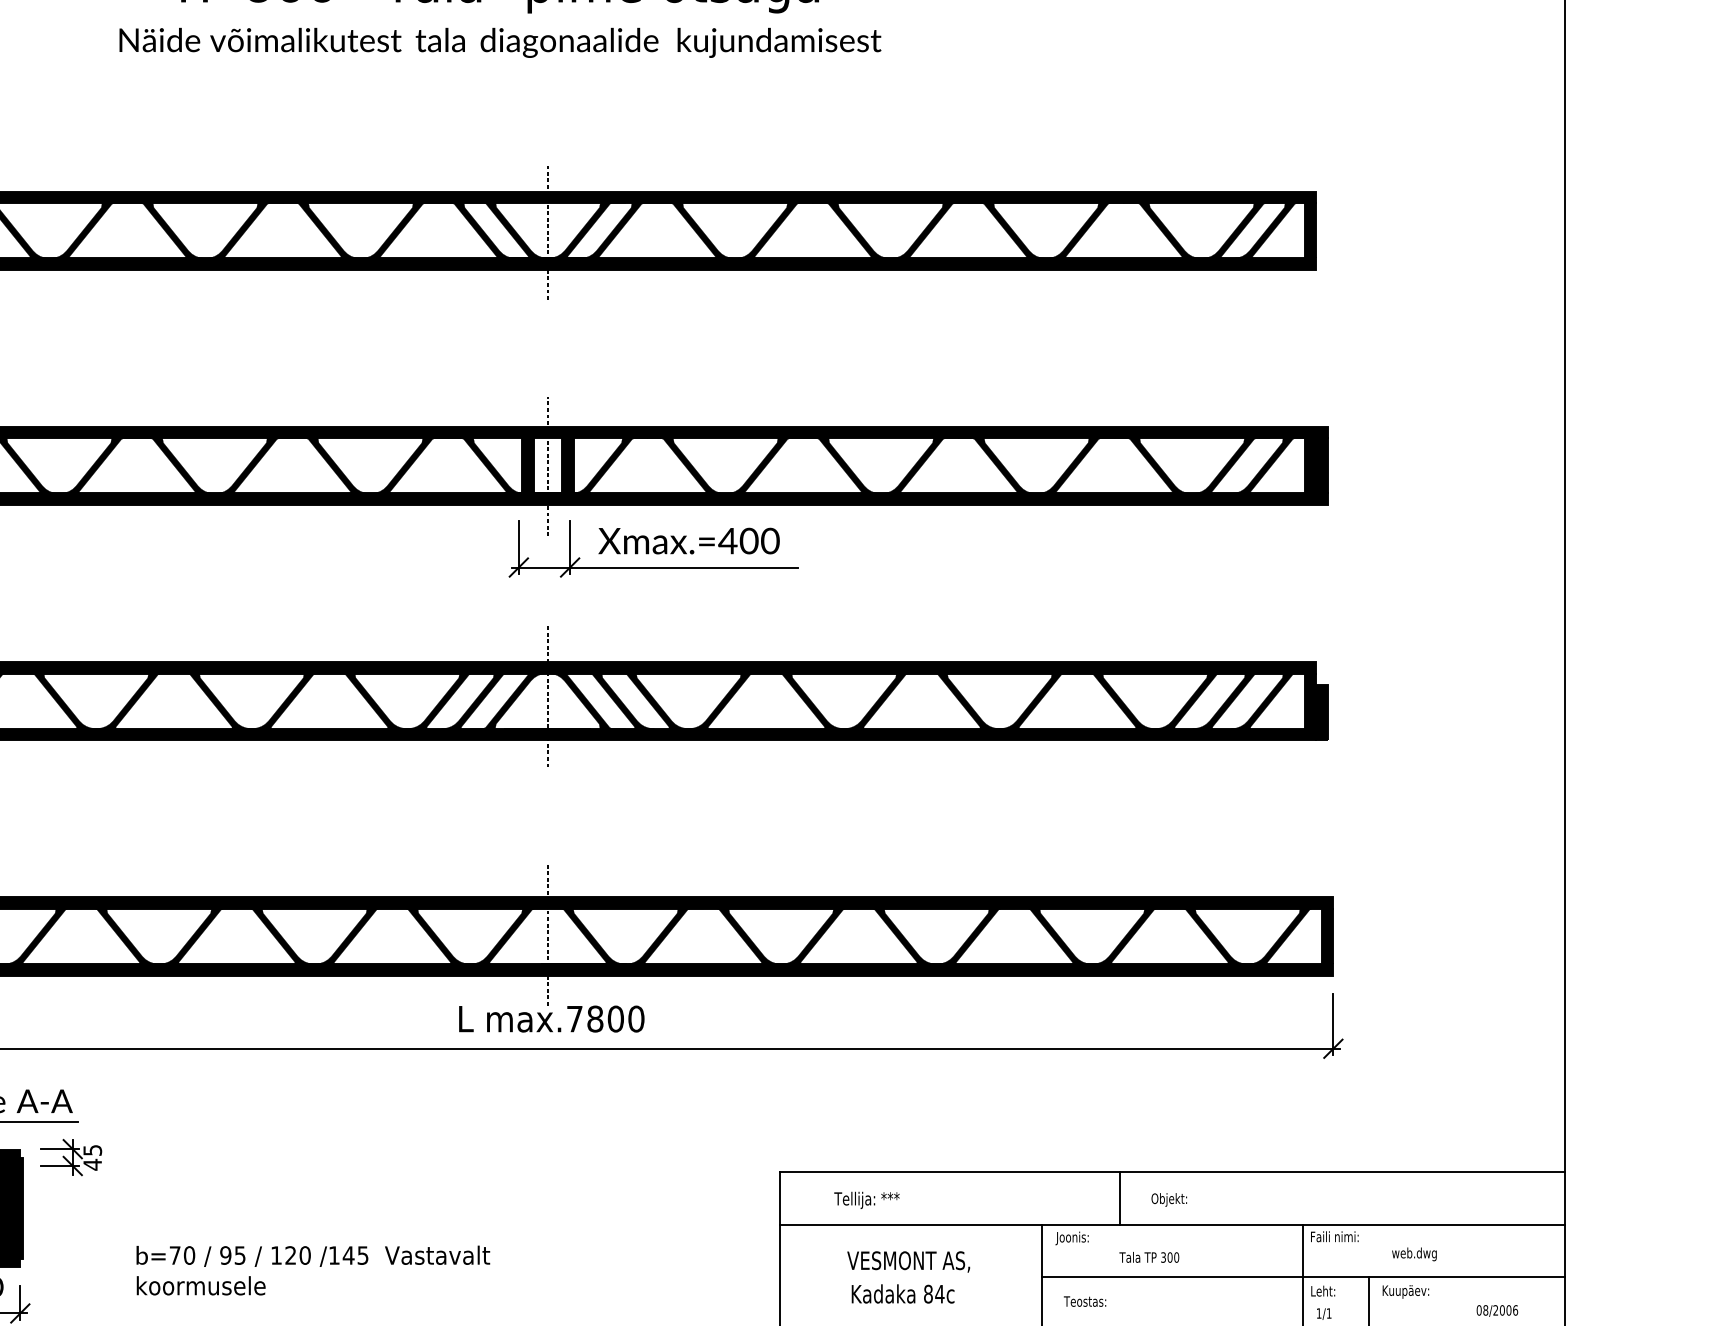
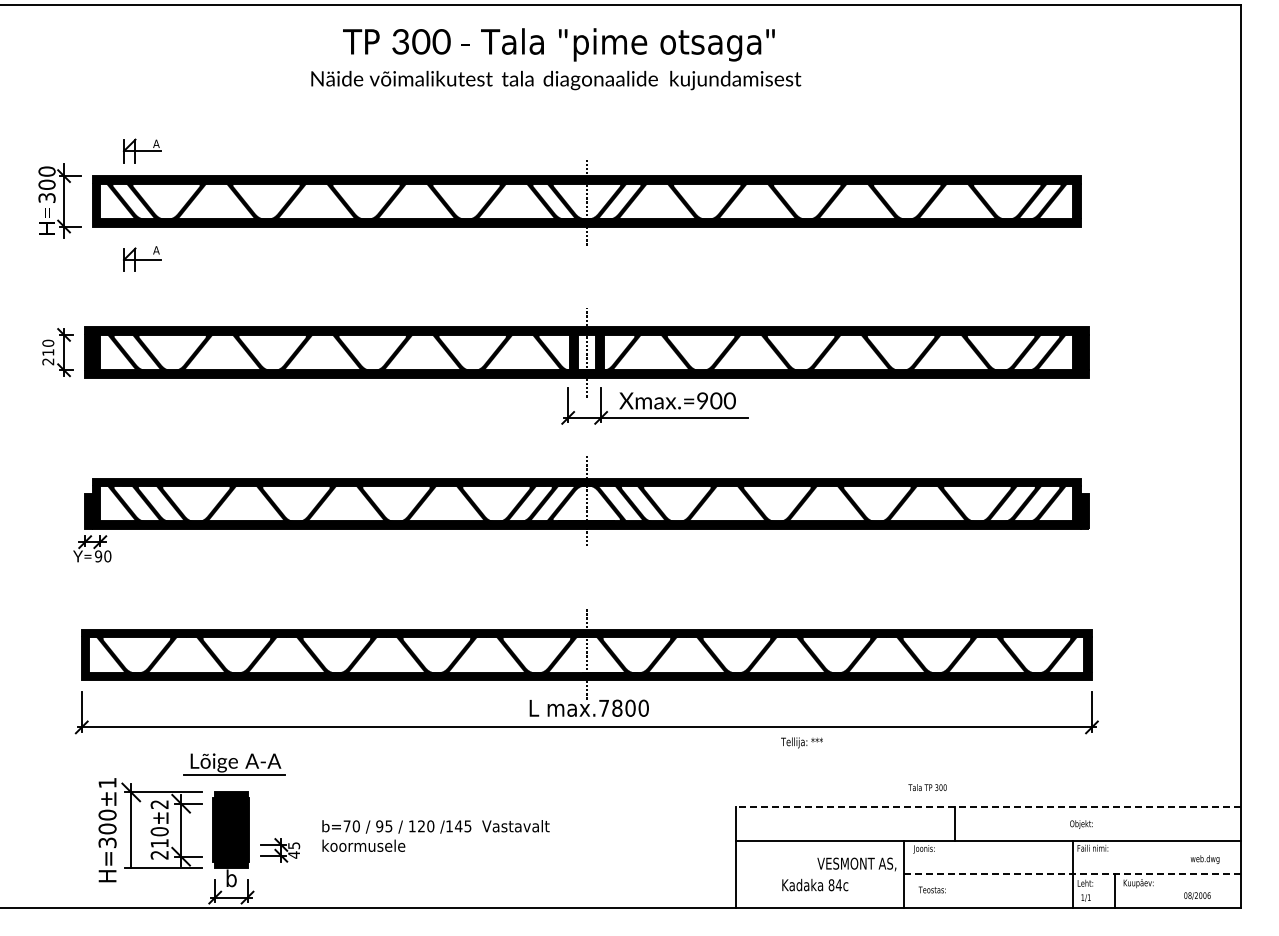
text: (727, 540) -> (702, 400), Xmax.=400 -> Xmax.=900
part: (71, 1157) -> (280, 850), moved
line: (1172, 1171) -> (988, 806), solid -> dashed
text: (866, 1199) -> (801, 742), moved
text: (1169, 1199) -> (1081, 824), moved
text: (1413, 1254) -> (1204, 859), moved
text: (1149, 1257) -> (927, 787), moved
text: (908, 1261) -> (856, 864), moved
text: (312, 1269) -> (435, 835), moved
line: (1303, 1277) -> (1072, 874), solid -> dashed

